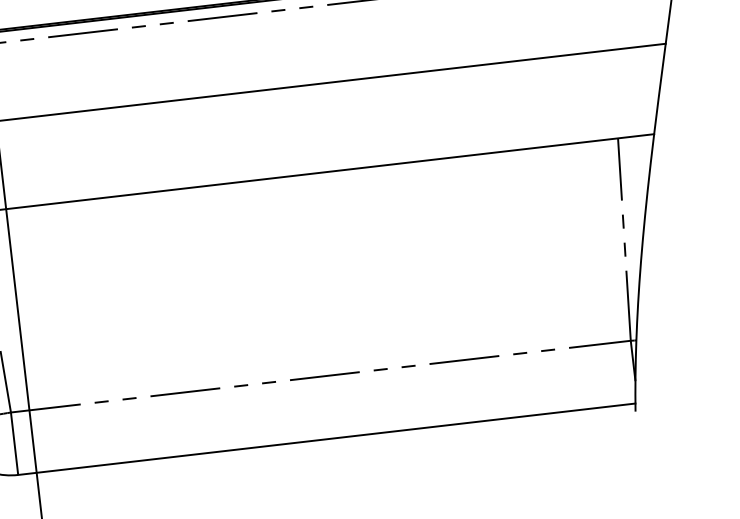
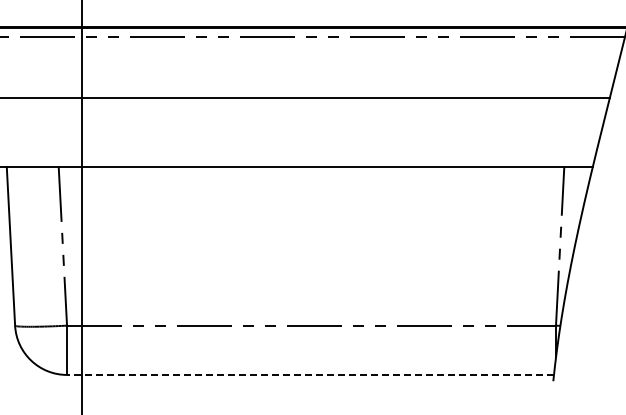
line: (326, 438) -> (310, 374), solid -> dashed

